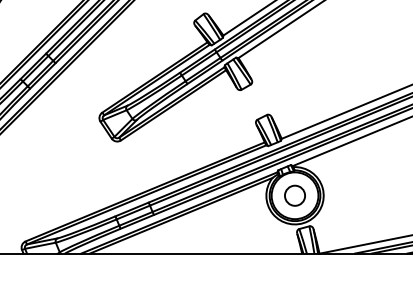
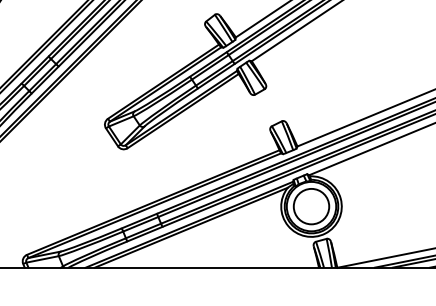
circle: (294, 195) -> (310, 206), size x1.67

